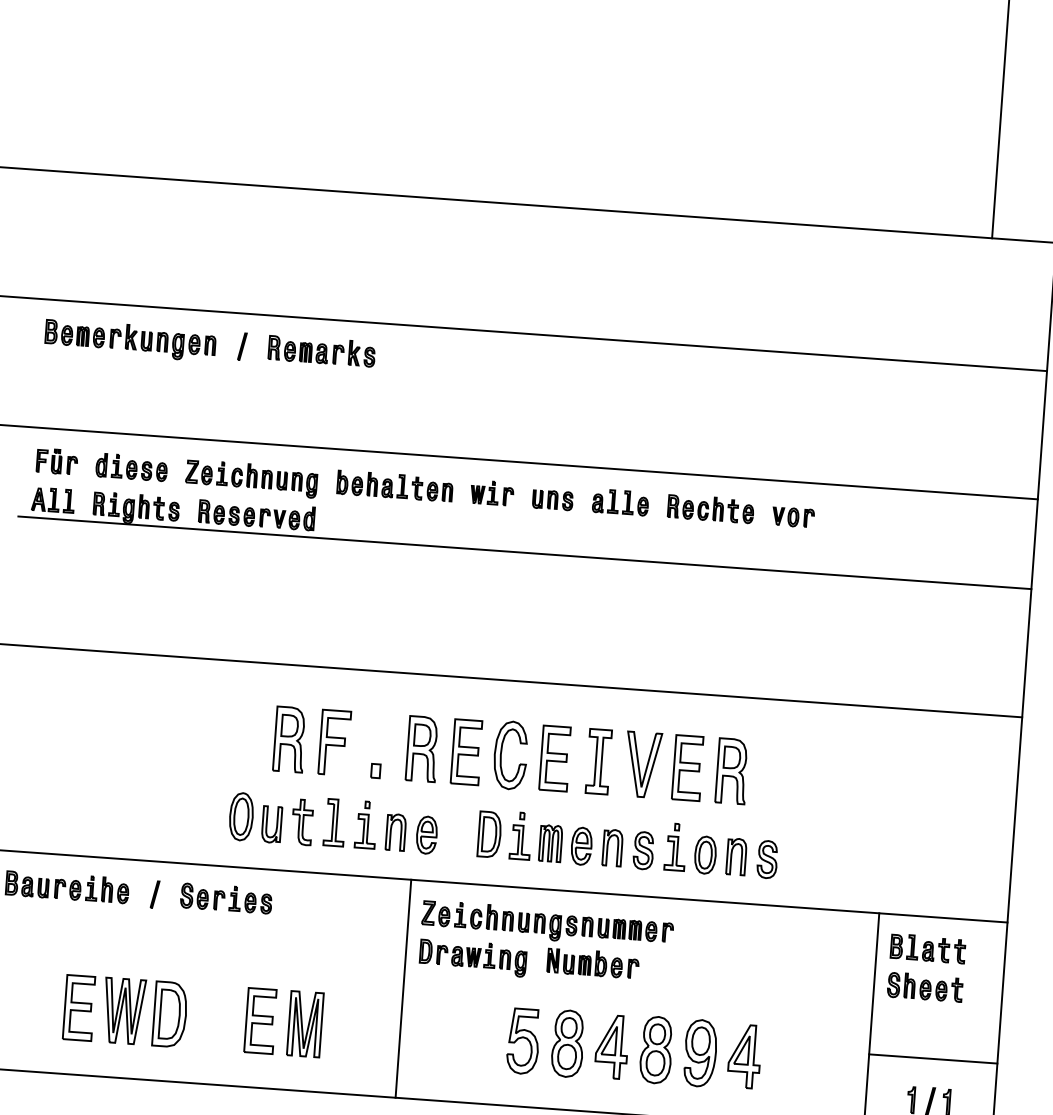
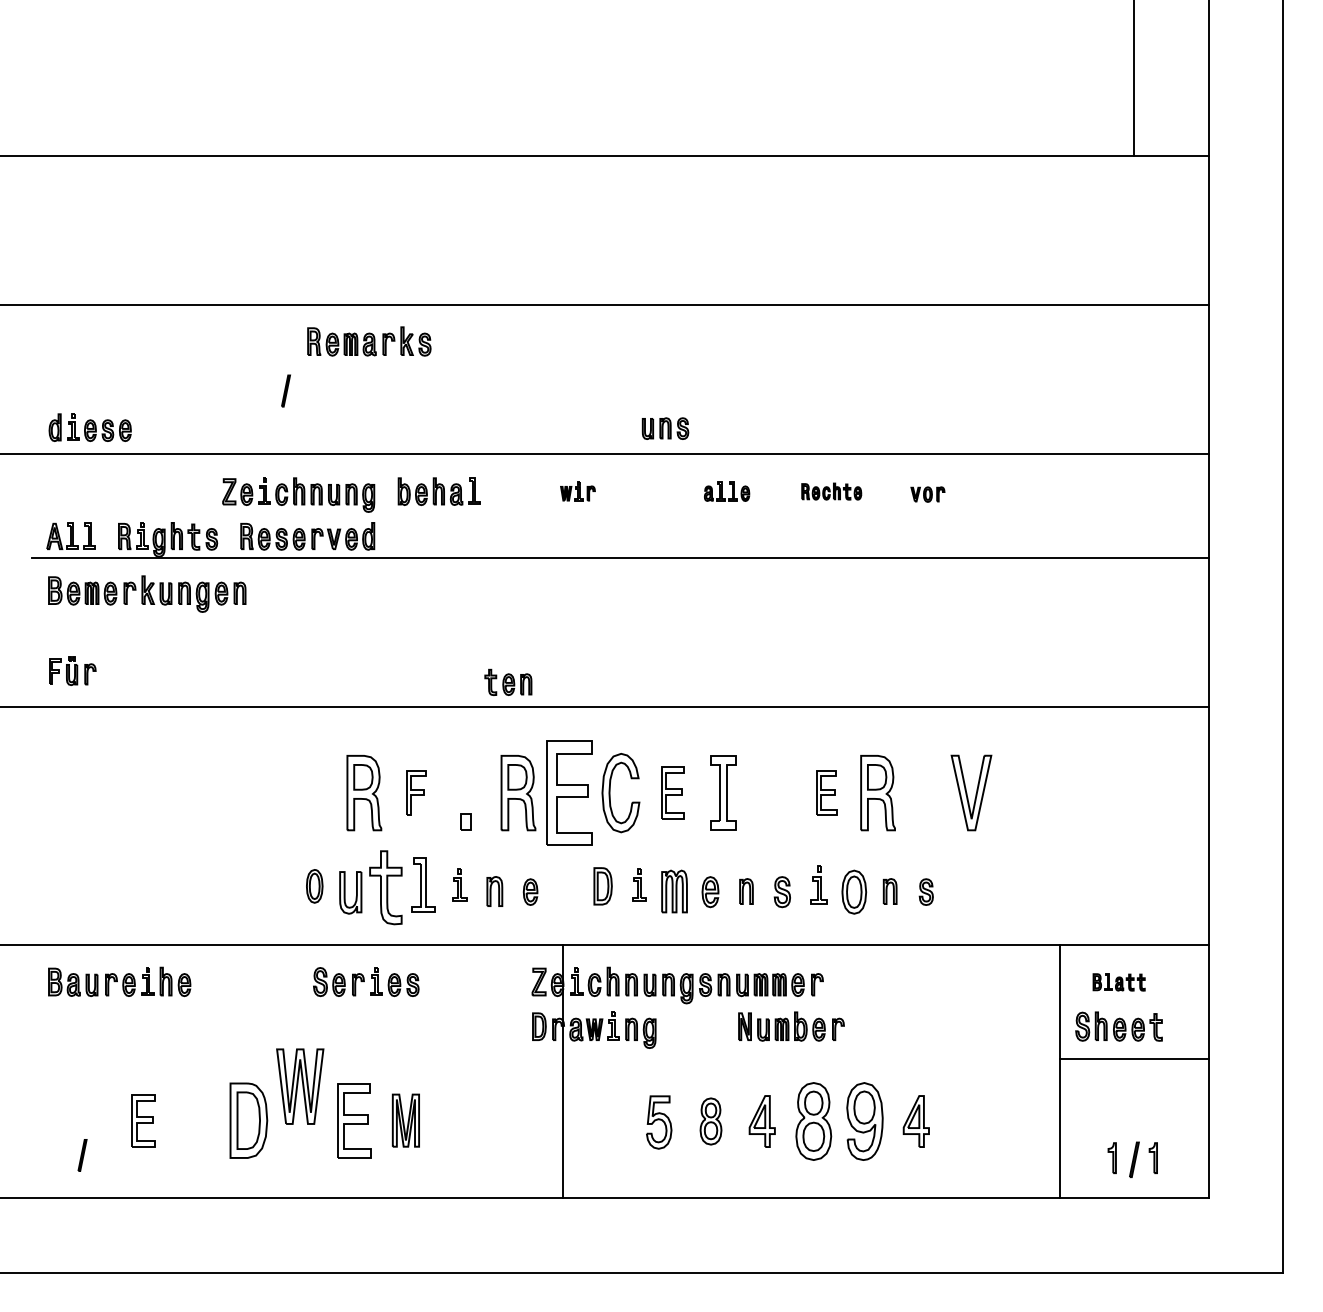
part: (130, 339) -> (147, 593), moved
line: (241, 346) -> (285, 390), moved
part: (57, 461) -> (72, 670), moved
part: (131, 467) -> (89, 427), moved
part: (432, 488) -> (508, 681), moved
part: (491, 493) -> (577, 491), size x0.7
part: (552, 500) -> (665, 428), moved
part: (620, 502) -> (726, 491), size x0.7
part: (710, 508) -> (831, 491), size x0.6
part: (793, 517) -> (927, 494), size x0.7
part: (334, 742) -> (416, 792), size x0.6
part: (466, 751) -> (569, 792), size x1.4
part: (555, 758) -> (672, 792), size x0.7
part: (642, 764) -> (971, 792), moved
part: (687, 767) -> (826, 792), size x0.6
part: (241, 816) -> (314, 886), size x0.6
part: (302, 822) -> (385, 887), size x1.4
part: (366, 824) -> (459, 884), size x0.6
part: (395, 832) -> (494, 891), size x0.7
part: (426, 834) -> (530, 891), size x0.6
part: (489, 834) -> (602, 886), size x0.7
part: (521, 835) -> (639, 884), size x0.6
part: (581, 845) -> (710, 891), size x0.7
part: (676, 846) -> (819, 884), size x0.7
part: (612, 847) -> (746, 891), size x0.6
part: (643, 850) -> (782, 891), size x0.7
part: (735, 856) -> (889, 891), size x0.6
part: (767, 859) -> (926, 891), size x0.6
line: (155, 894) -> (82, 1155), moved
part: (226, 898) -> (366, 981), moved
part: (927, 949) -> (1118, 982), size x0.6
part: (593, 963) -> (791, 1026), moved
line: (403, 988) -> (563, 1071), moved
part: (79, 1007) -> (143, 1120), size x0.7
part: (124, 1011) -> (300, 1086), moved
part: (305, 1024) -> (405, 1120), size x0.7
part: (522, 1041) -> (658, 1122), size x0.7
part: (567, 1043) -> (710, 1121), size x0.6
part: (612, 1046) -> (762, 1121), size x0.7
part: (744, 1056) -> (916, 1121), size x0.7
line: (932, 1058) -> (1133, 1058), moved

